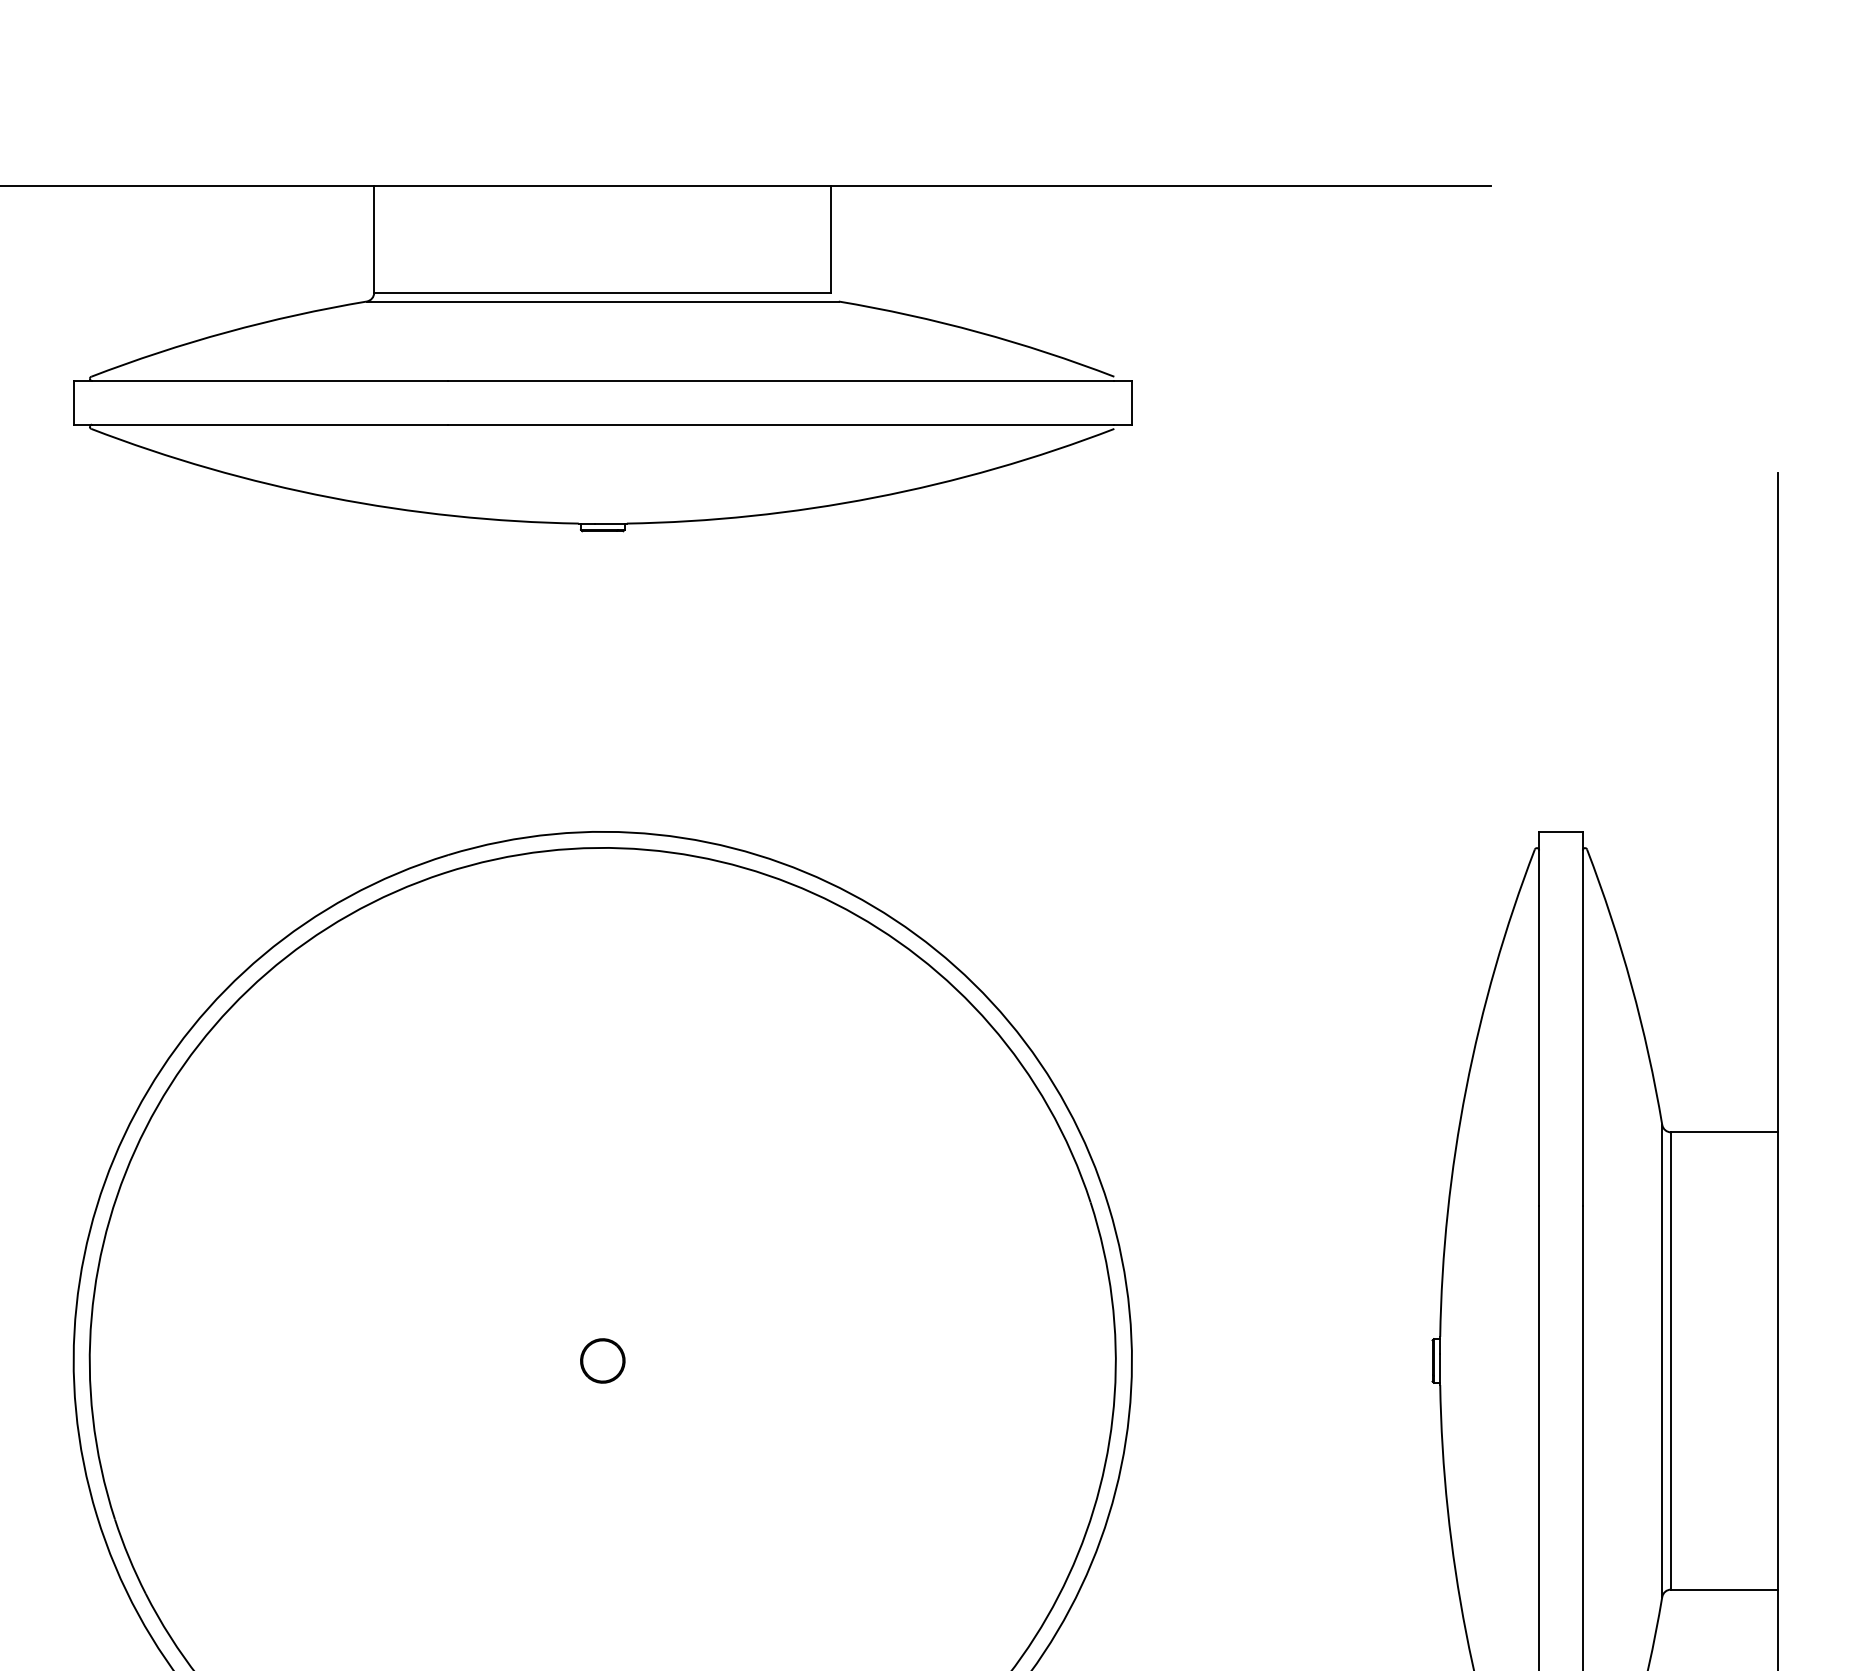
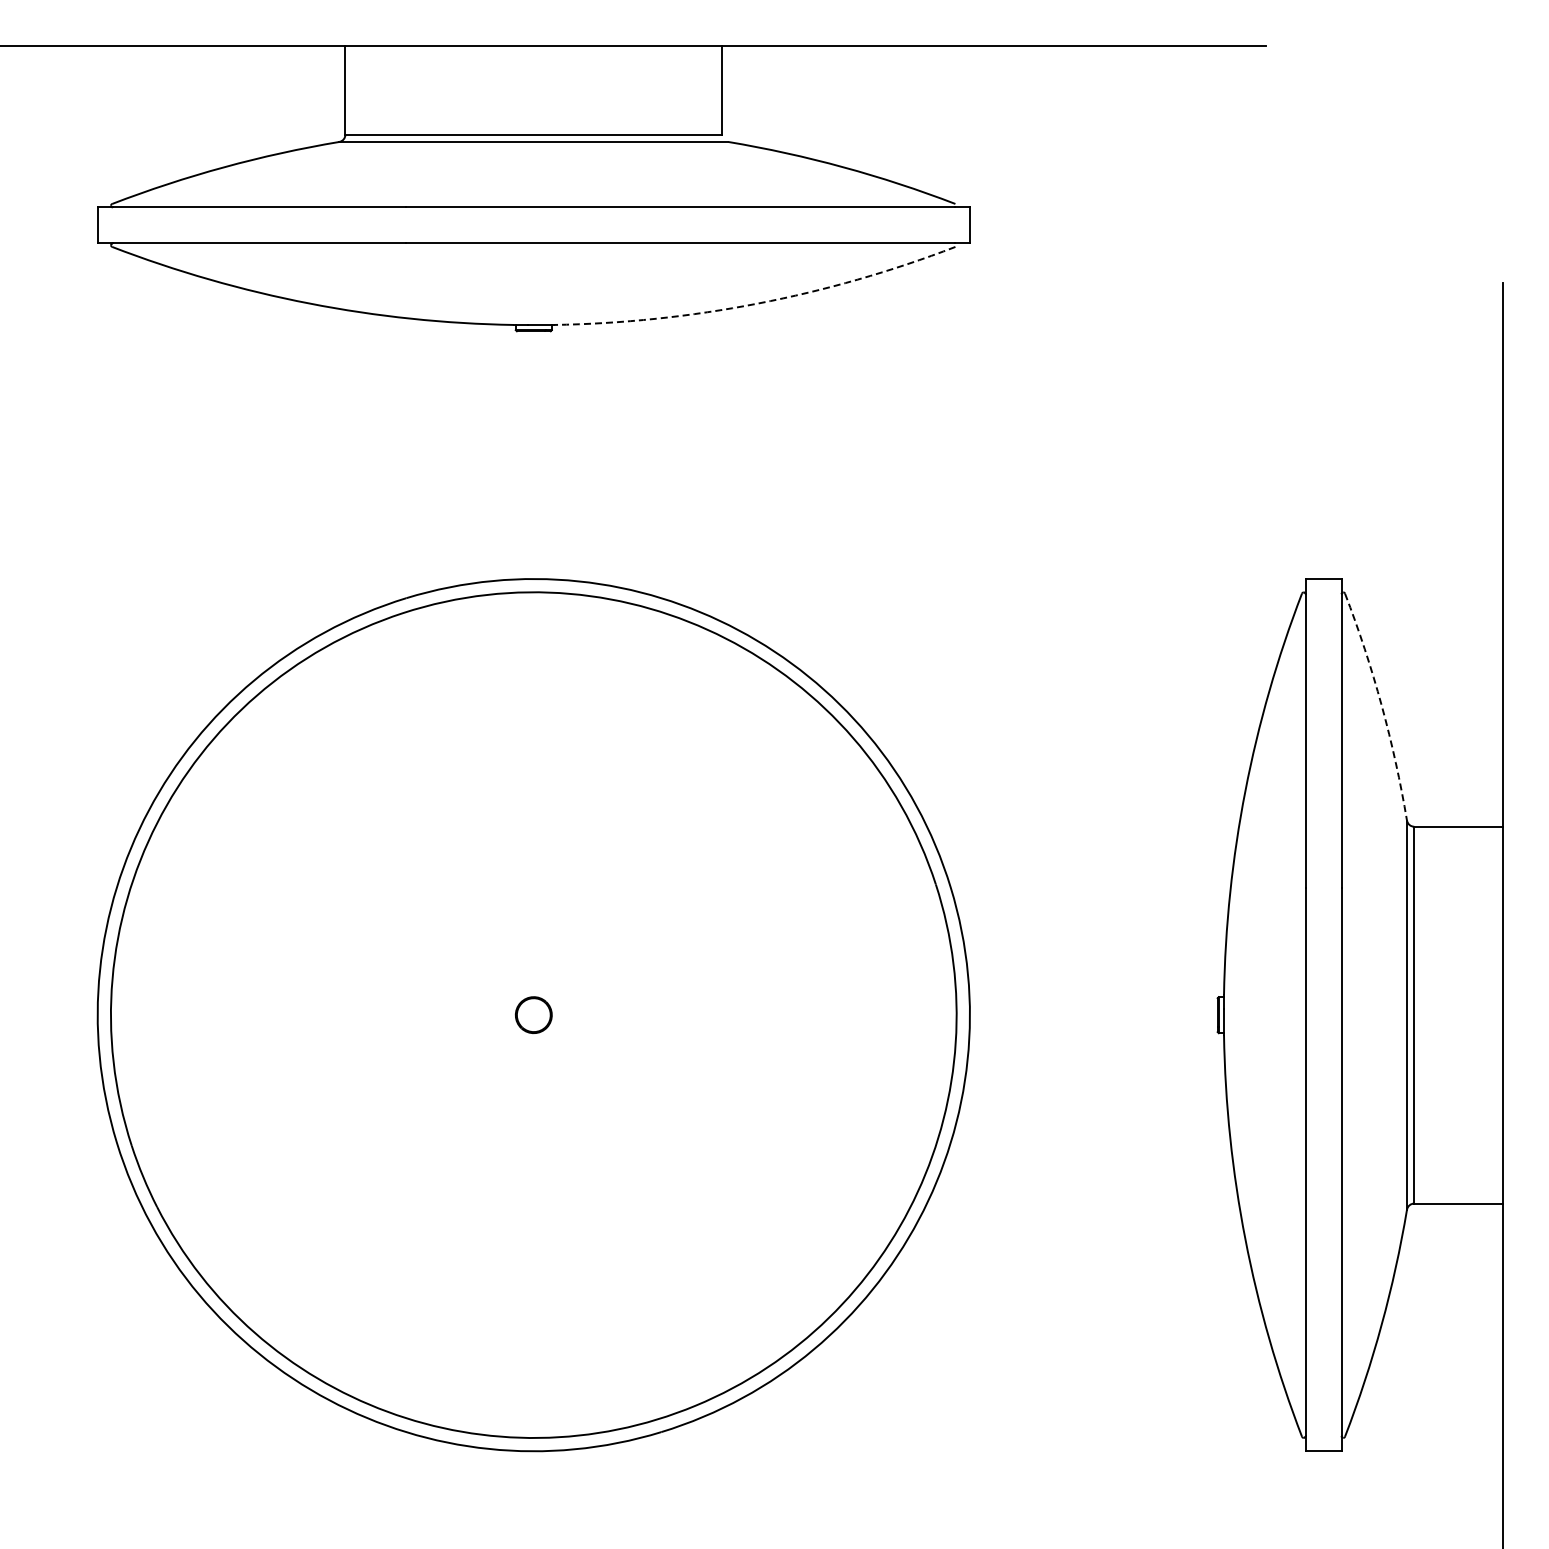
arc: (874, 497) -> (757, 303), solid -> dashed
arc: (1631, 985) -> (1381, 705), solid -> dashed

